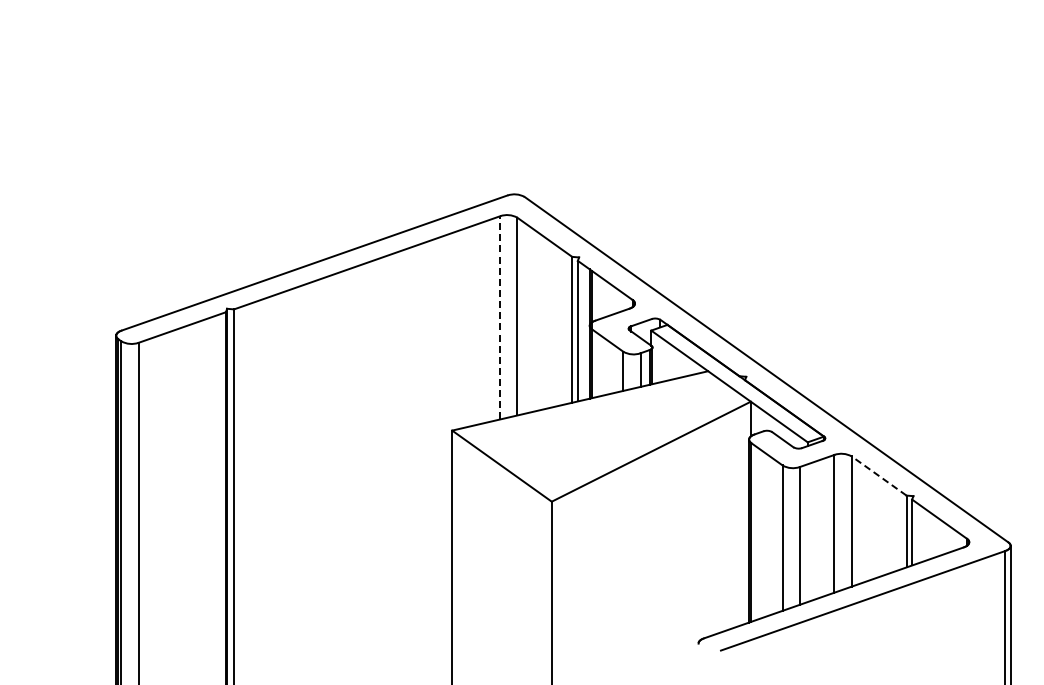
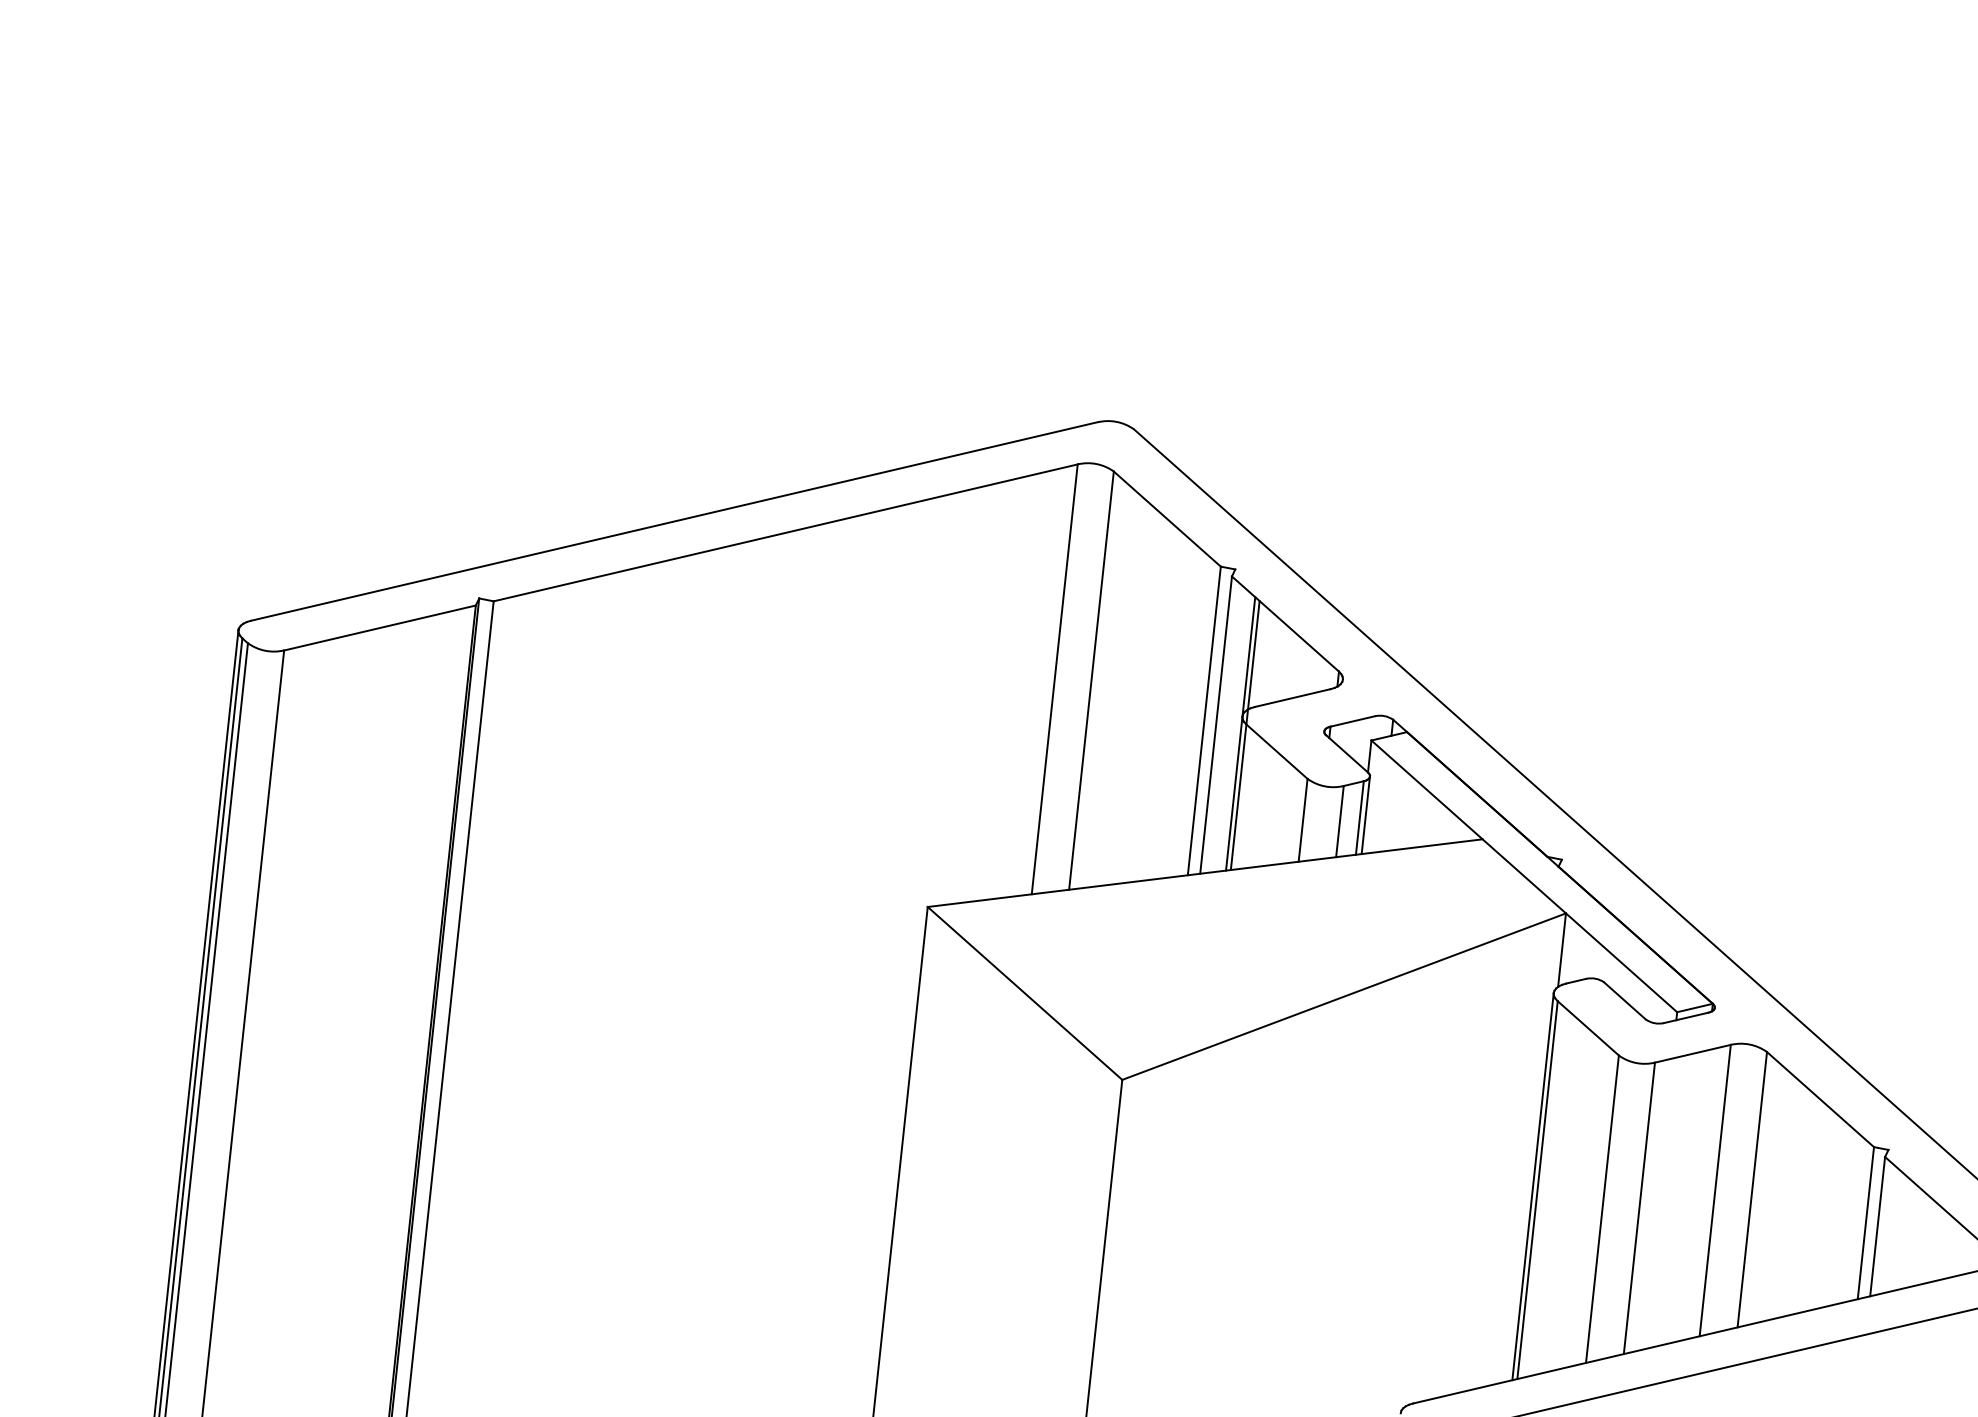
line: (500, 317) -> (1055, 678), dashed -> solid
line: (879, 476) -> (1821, 1100), dashed -> solid

